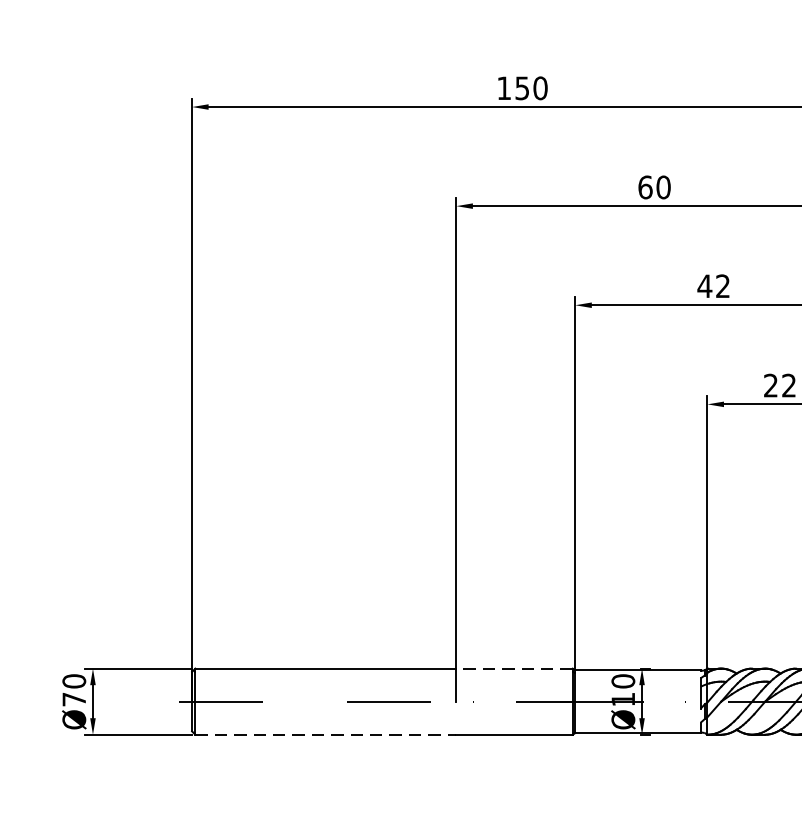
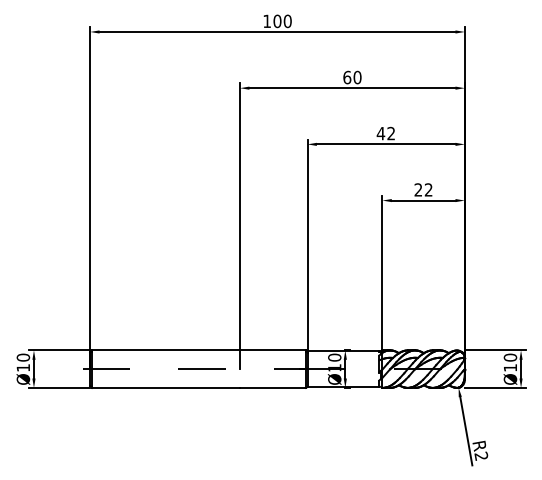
text: (522, 88) -> (277, 21), 150 -> 100
line: (513, 668) -> (272, 350), dashed -> solid
text: (72, 698) -> (22, 367), Ø70 -> Ø10
line: (326, 733) -> (166, 387), dashed -> solid

